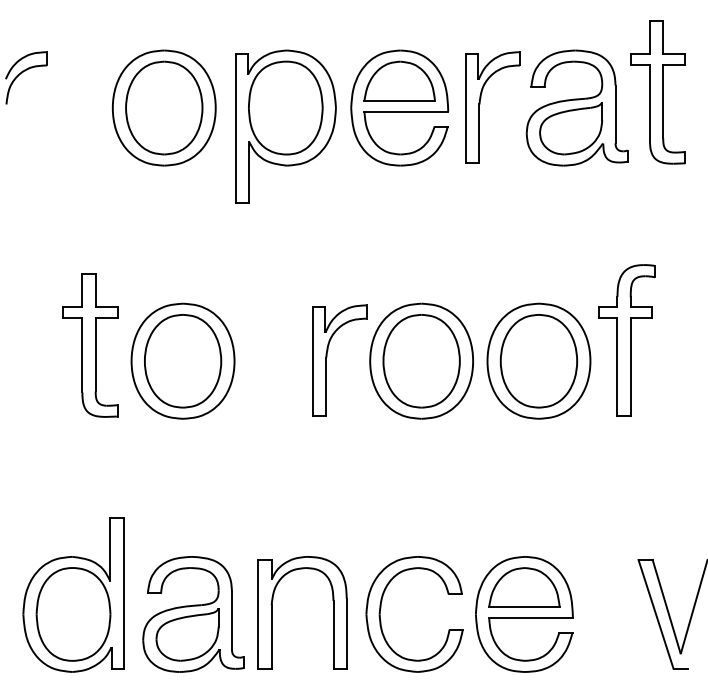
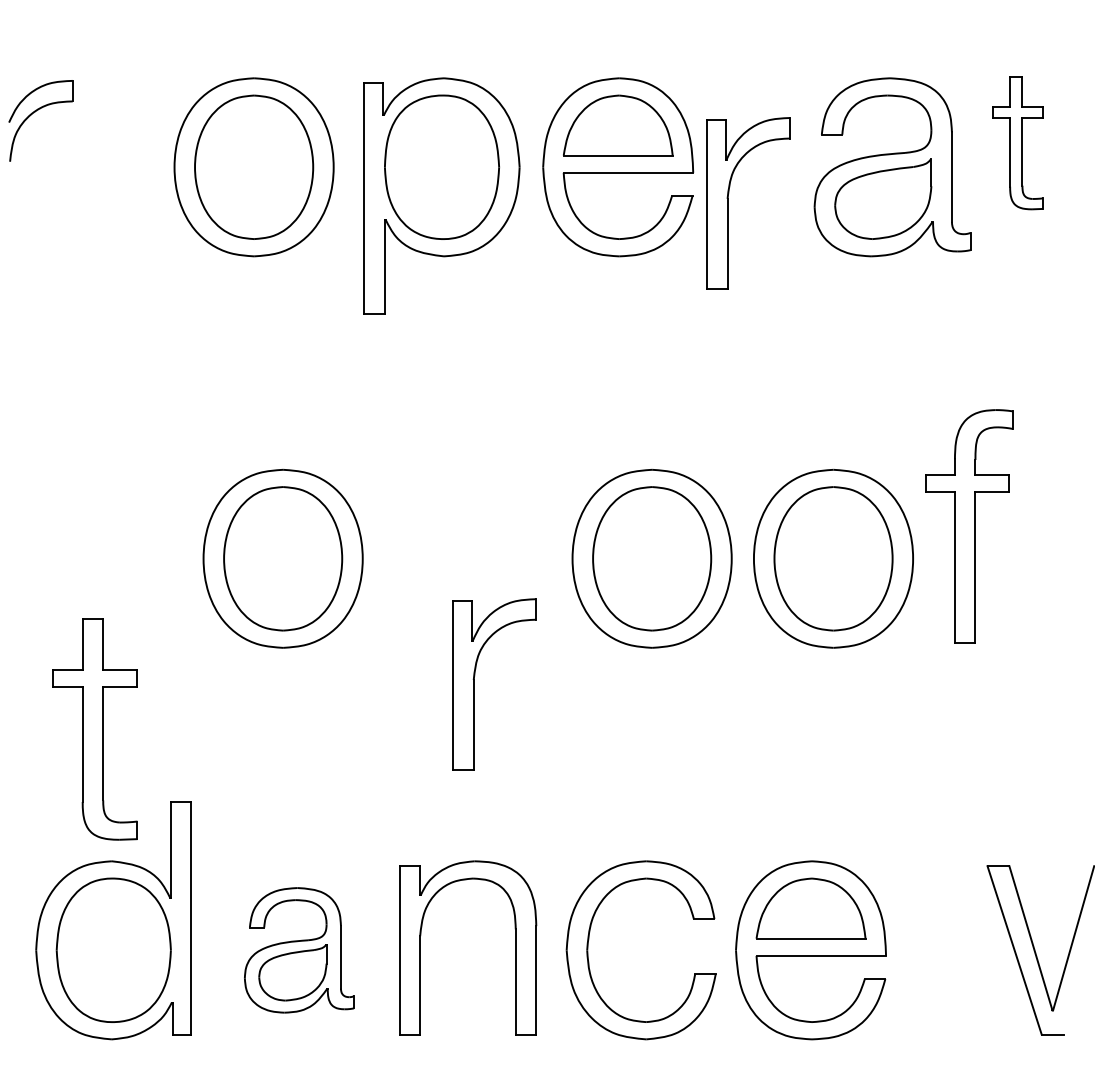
part: (657, 92) -> (1016, 143), size x0.6
part: (480, 104) -> (729, 198), moved
part: (90, 345) -> (95, 729), moved
part: (327, 357) -> (475, 679), moved
part: (193, 614) -> (299, 950), size x0.7

